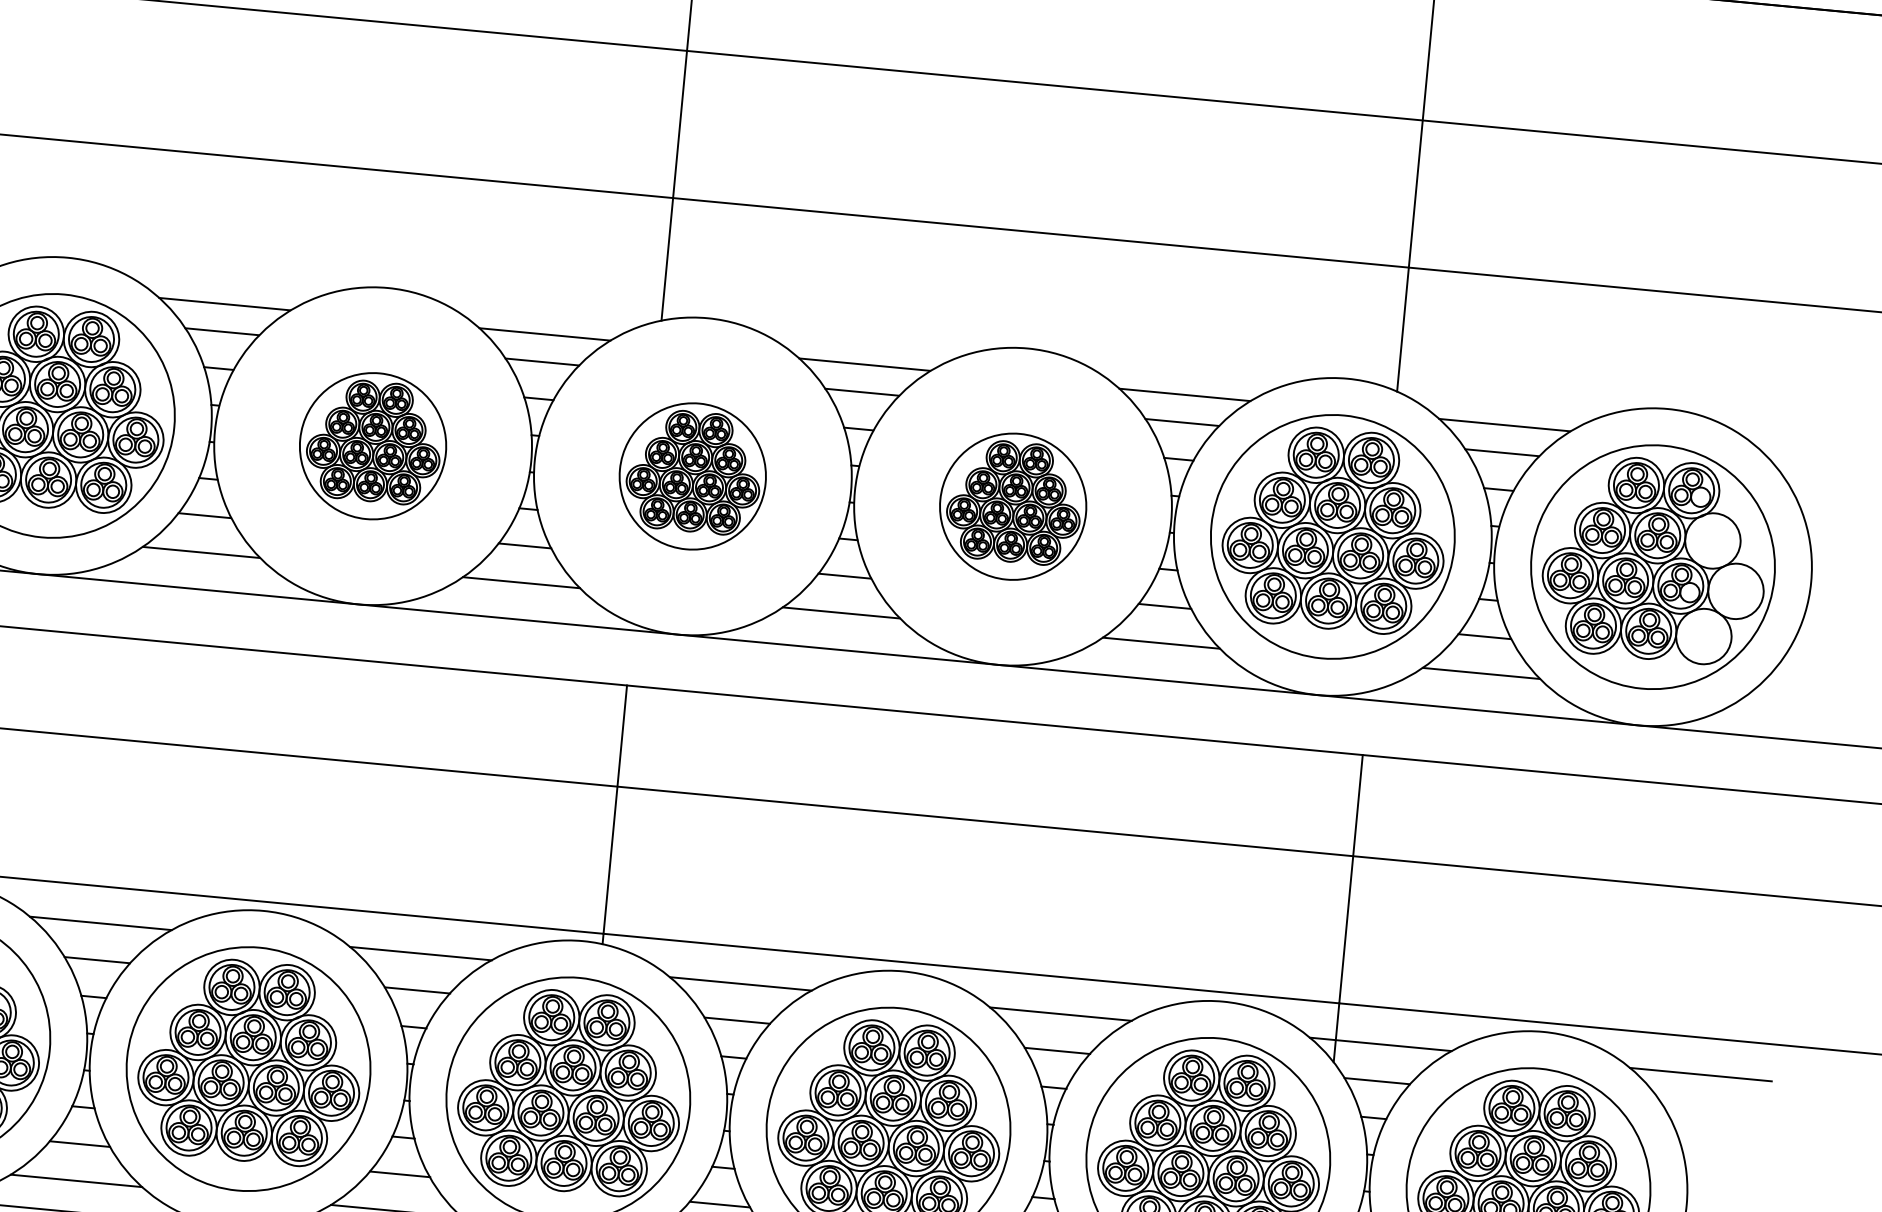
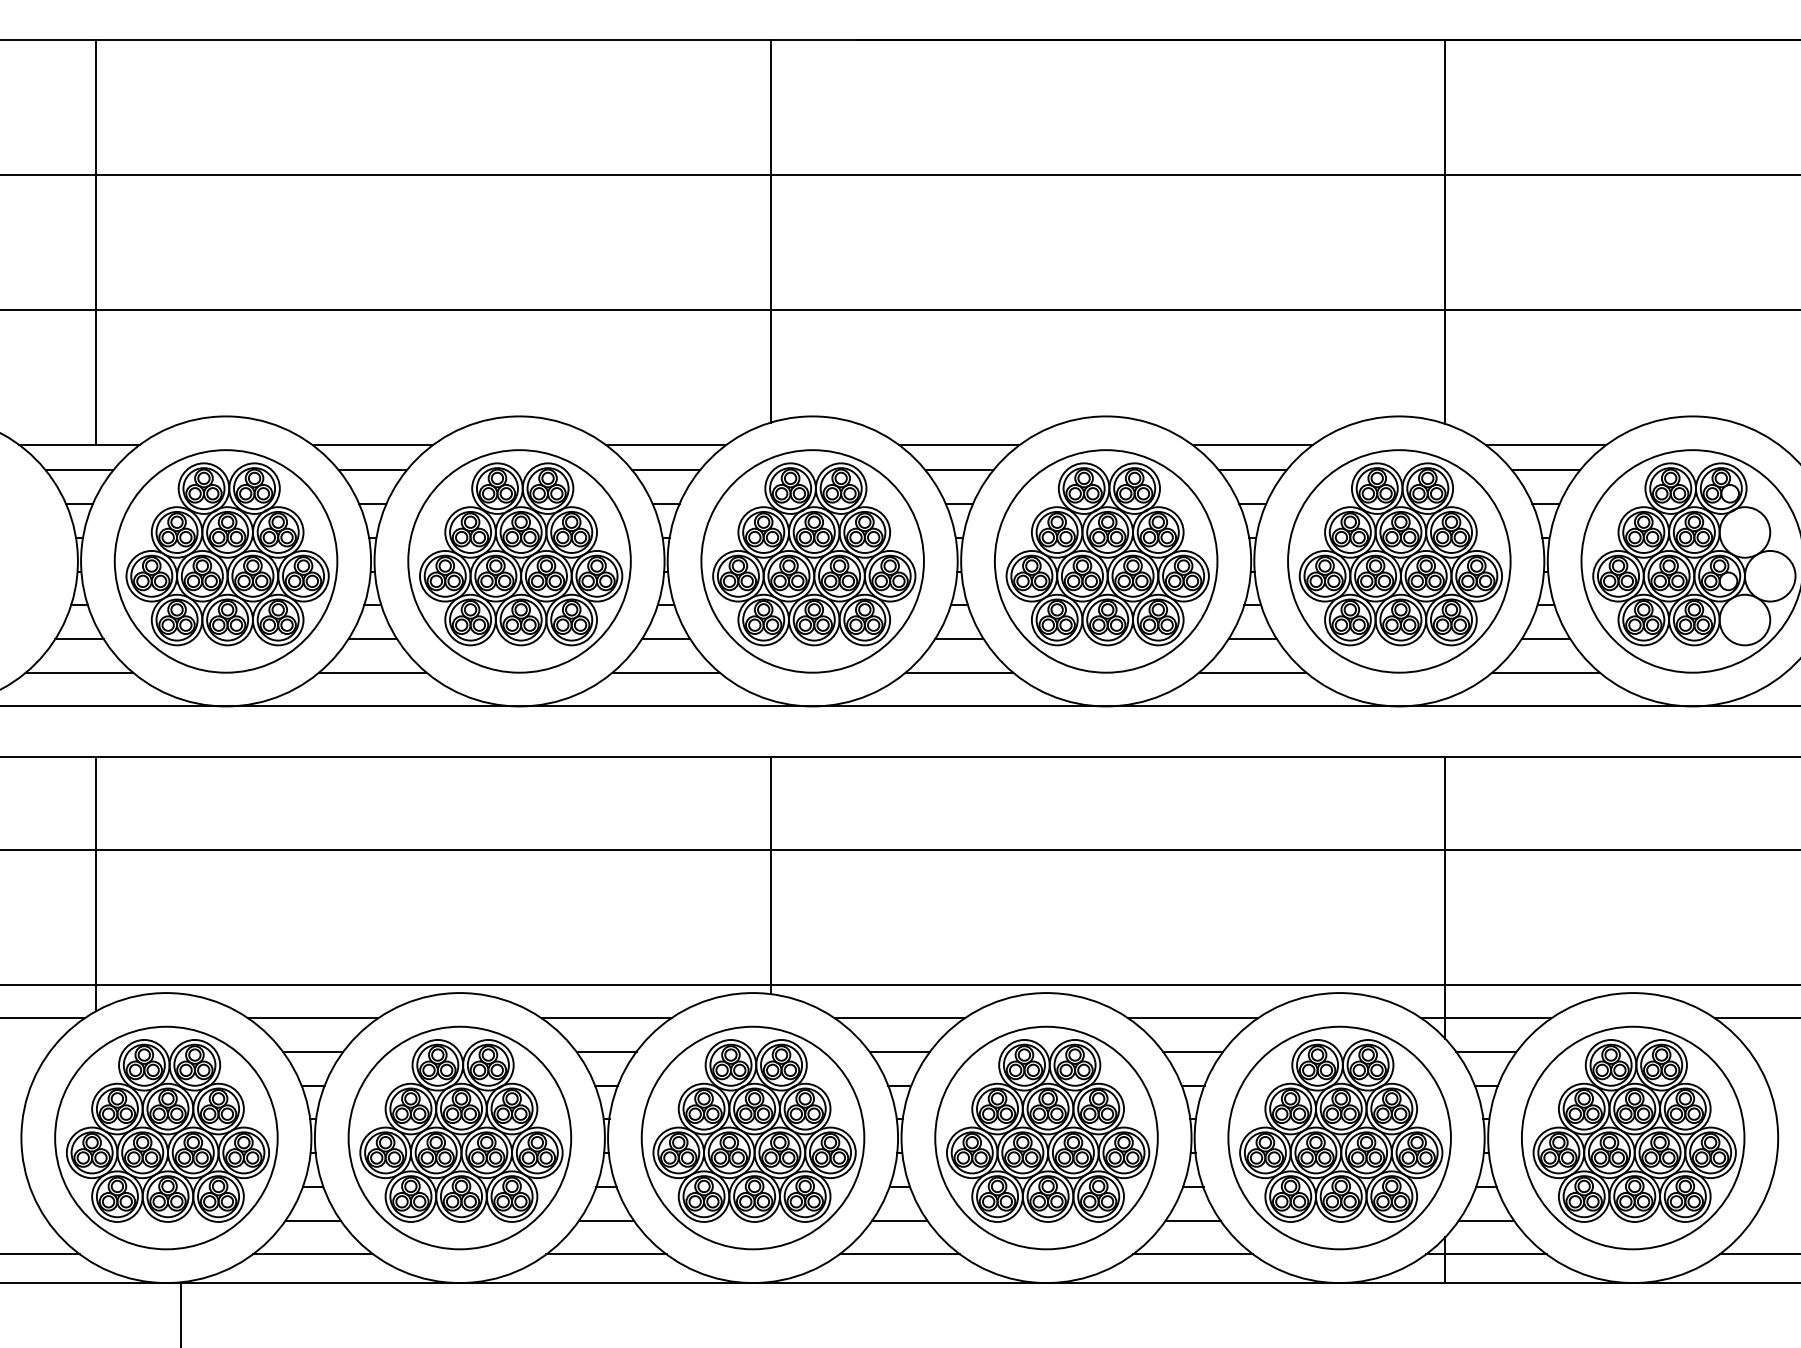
part: (373, 446) -> (519, 561), size x1.67
part: (692, 476) -> (812, 561), size x1.67
part: (1013, 506) -> (1106, 561), size x1.67

